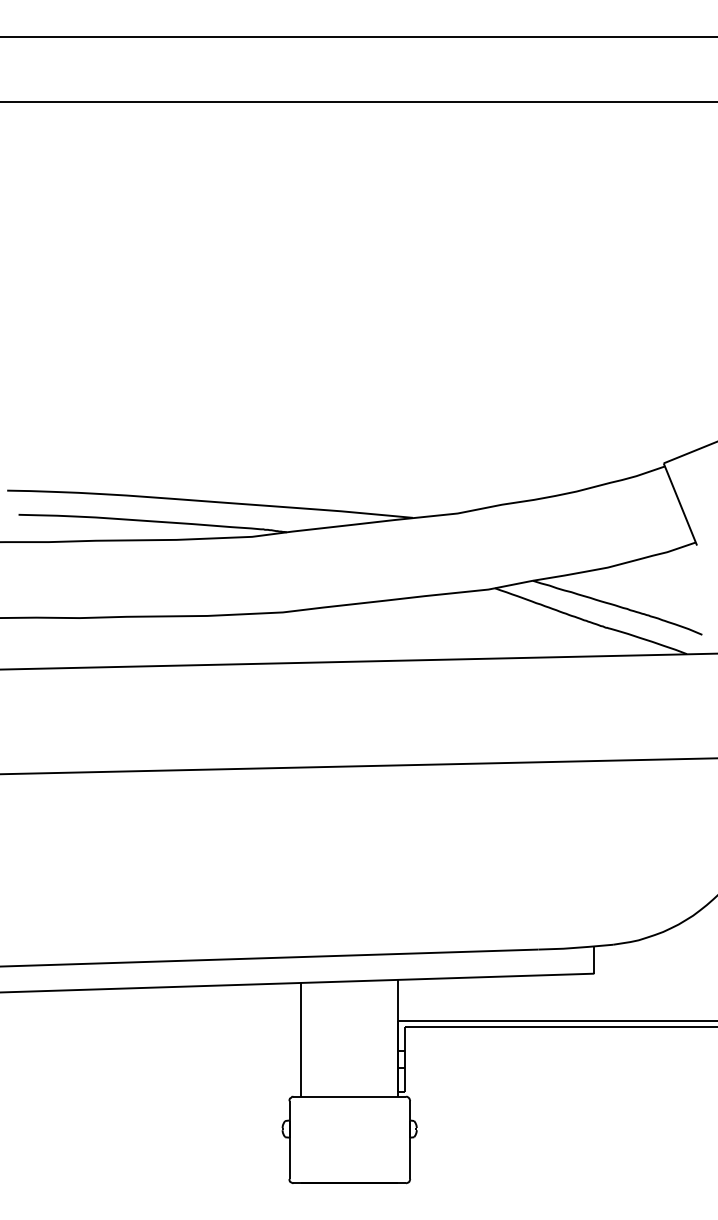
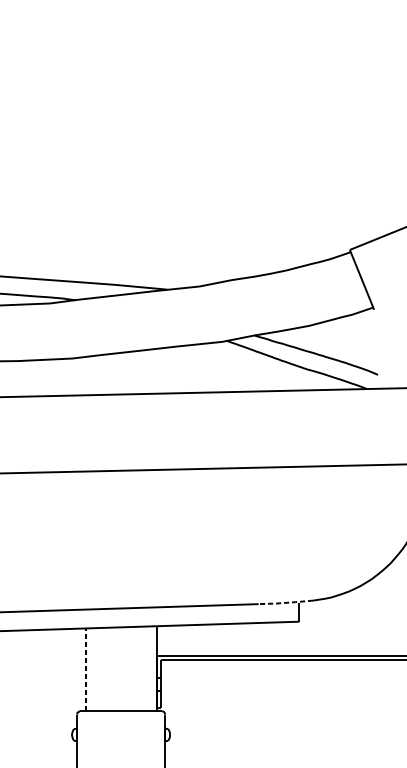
line: (575, 947) -> (285, 602), solid -> dashed
line: (301, 1039) -> (86, 669), solid -> dashed

